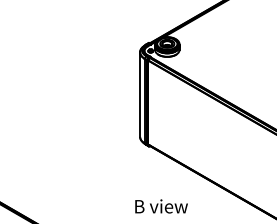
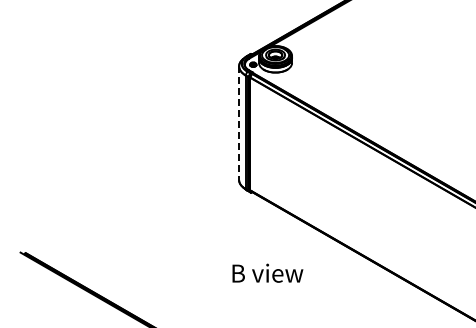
line: (140, 94) -> (239, 123), solid -> dashed

